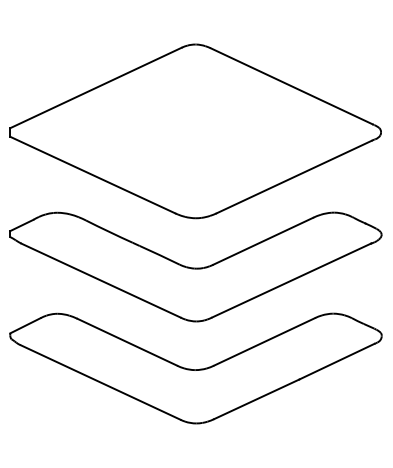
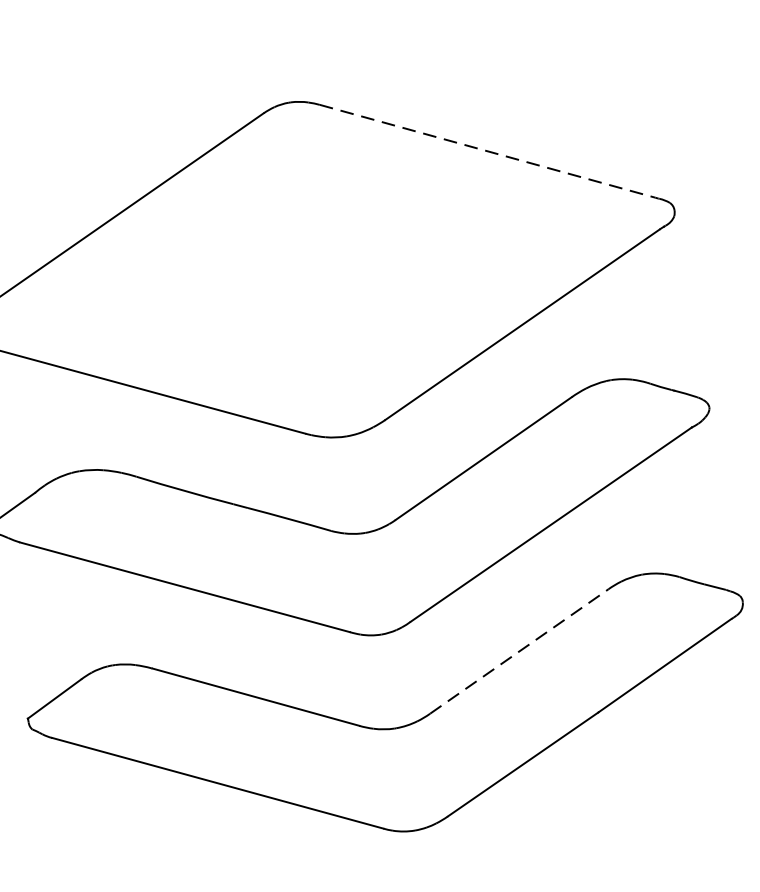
line: (292, 86) -> (489, 151), solid -> dashed
line: (264, 341) -> (519, 650), solid -> dashed

